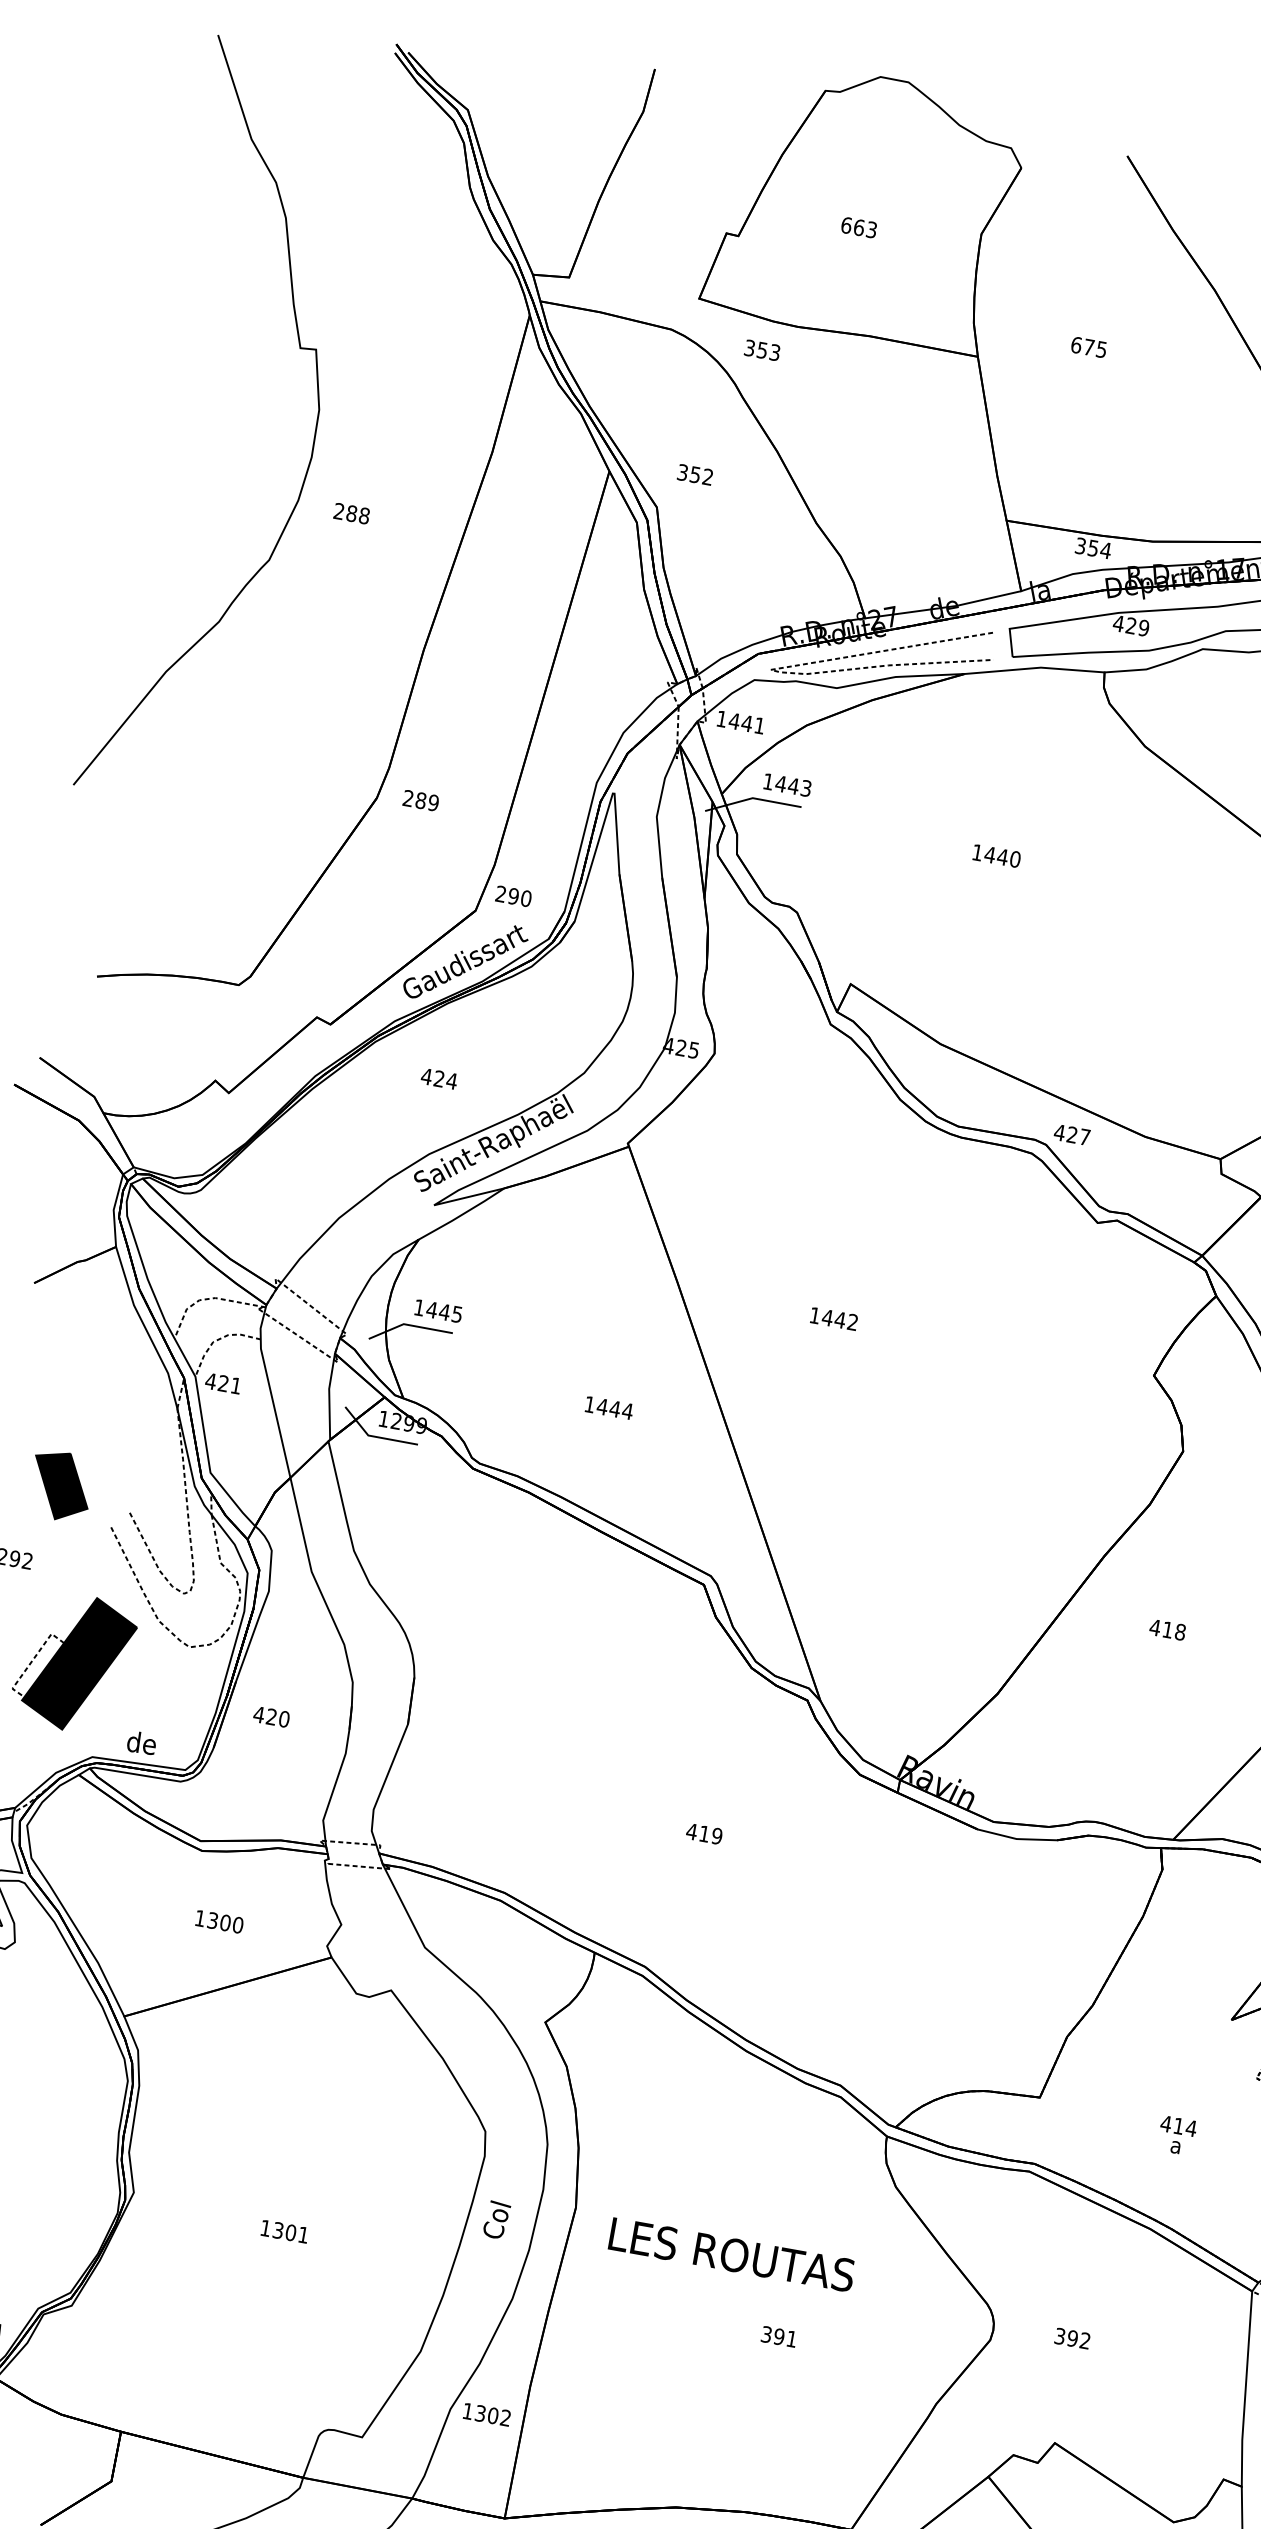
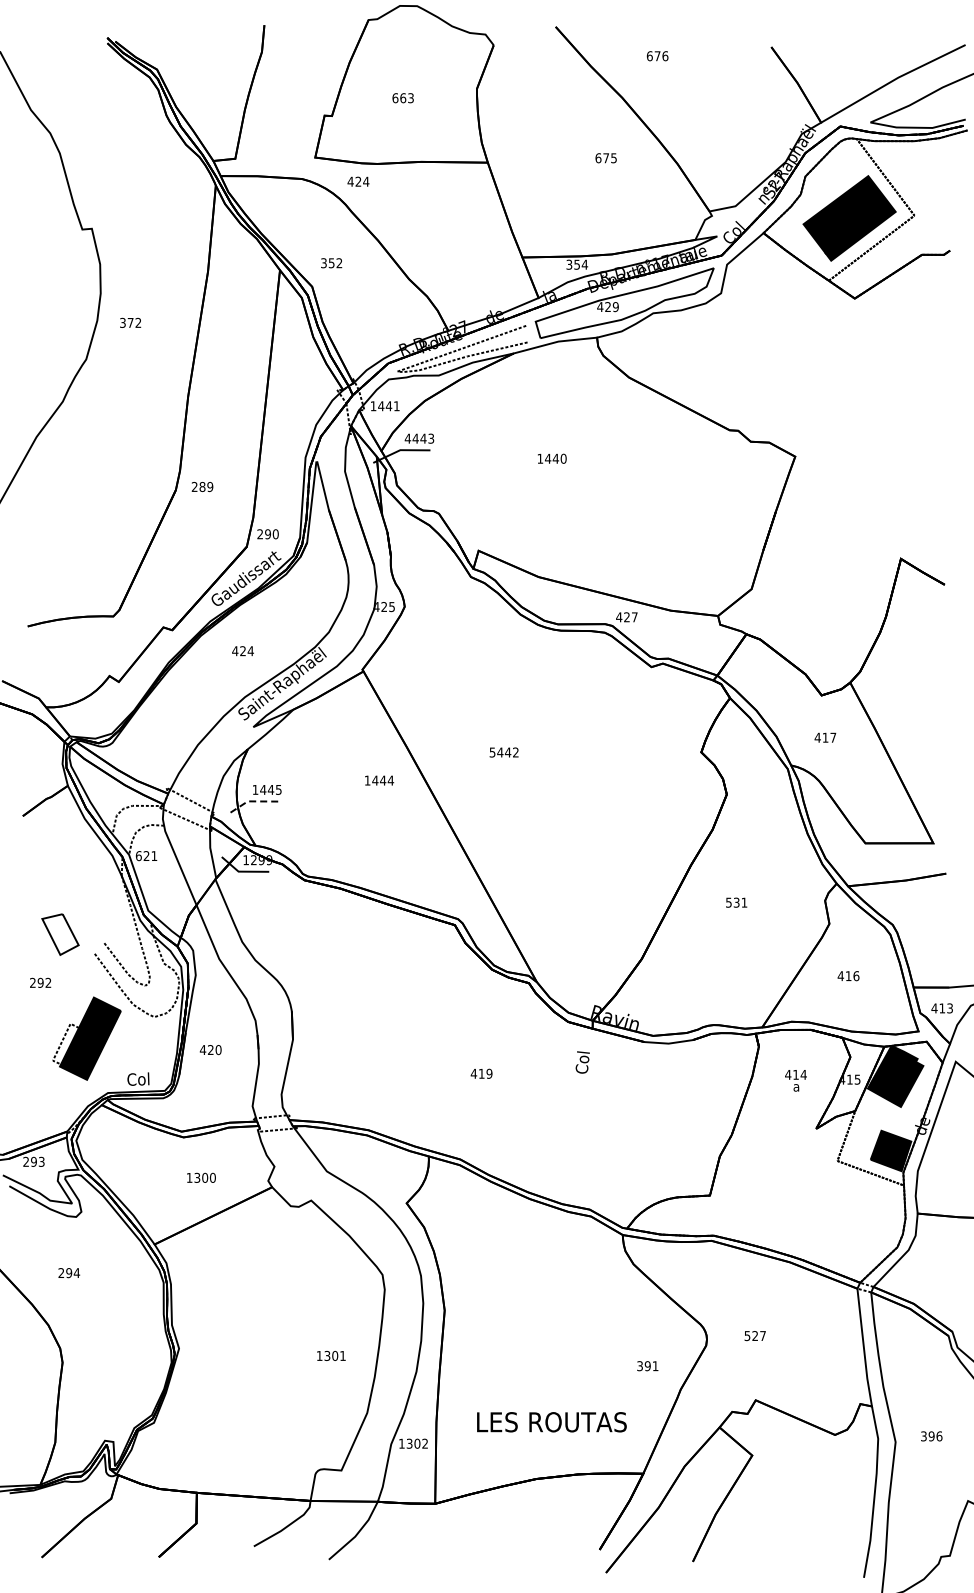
text: (1087, 347) -> (605, 158), moved
text: (762, 349) -> (358, 181), 353 -> 424
text: (351, 512) -> (130, 322), 288 -> 372
text: (767, 781) -> (407, 438), 1443 -> 4443
text: (814, 1315) -> (492, 752), 1442 -> 5442
line: (407, 1325) -> (250, 801), solid -> dashed
text: (210, 1381) -> (138, 856), 421 -> 621
text: (609, 1407) -> (379, 780), moved
fill: (61, 1486) -> (60, 934), removed
text: (1167, 1629) -> (736, 902), 418 -> 531
text: (146, 1742) -> (138, 1078), de -> Col
text: (1176, 2135) -> (795, 1080), moved
text: (496, 2220) -> (582, 1062), moved
text: (285, 2230) -> (331, 1355), moved
text: (731, 2255) -> (551, 1422), moved
text: (778, 2337) -> (647, 1366), moved
text: (1072, 2339) -> (755, 1336), 392 -> 527

